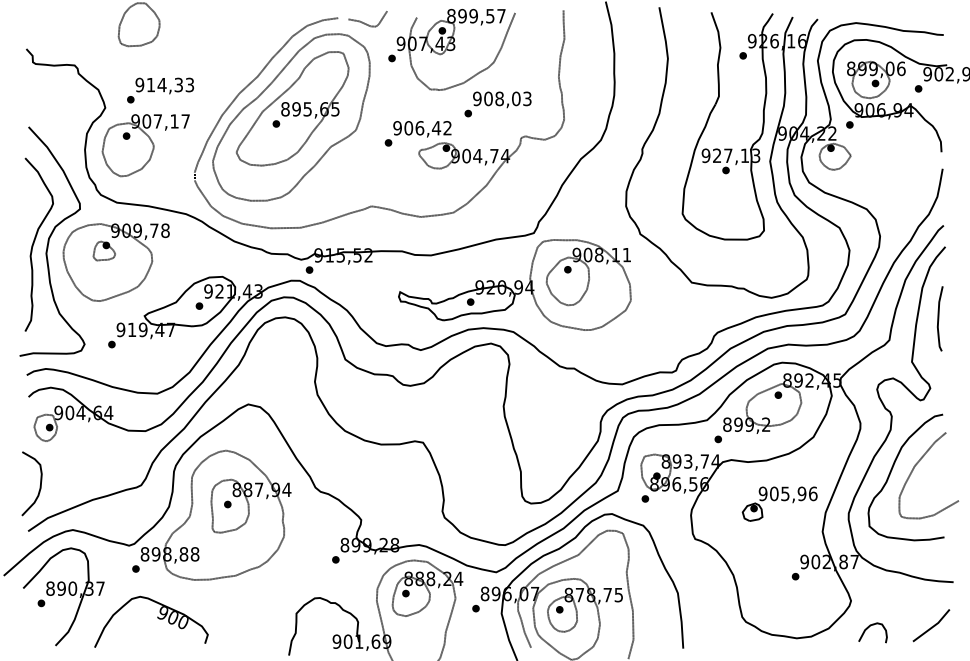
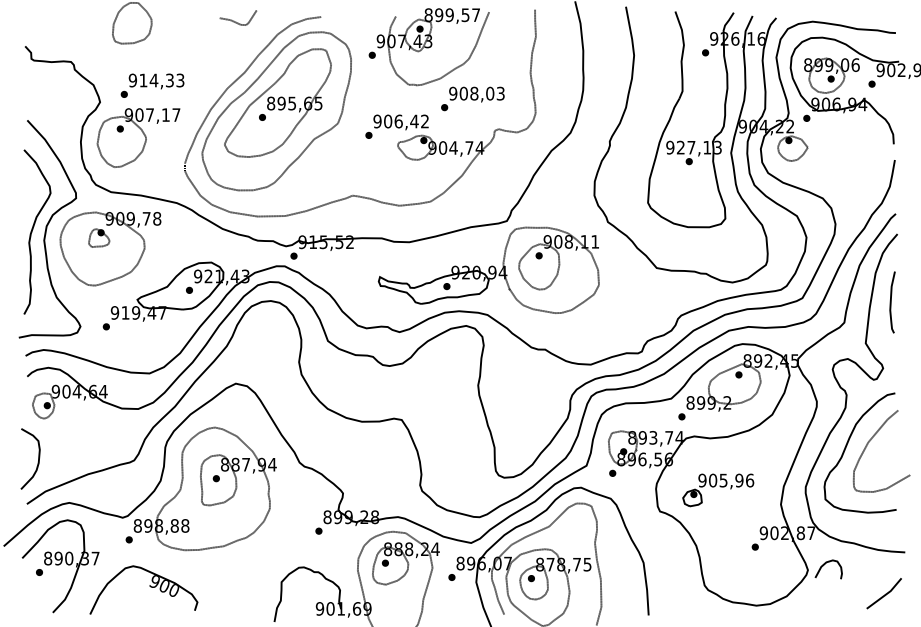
curve: (365, 22) -> (236, 21), moved
part: (780, 504) -> (718, 490), moved
curve: (868, 628) -> (824, 565), moved

